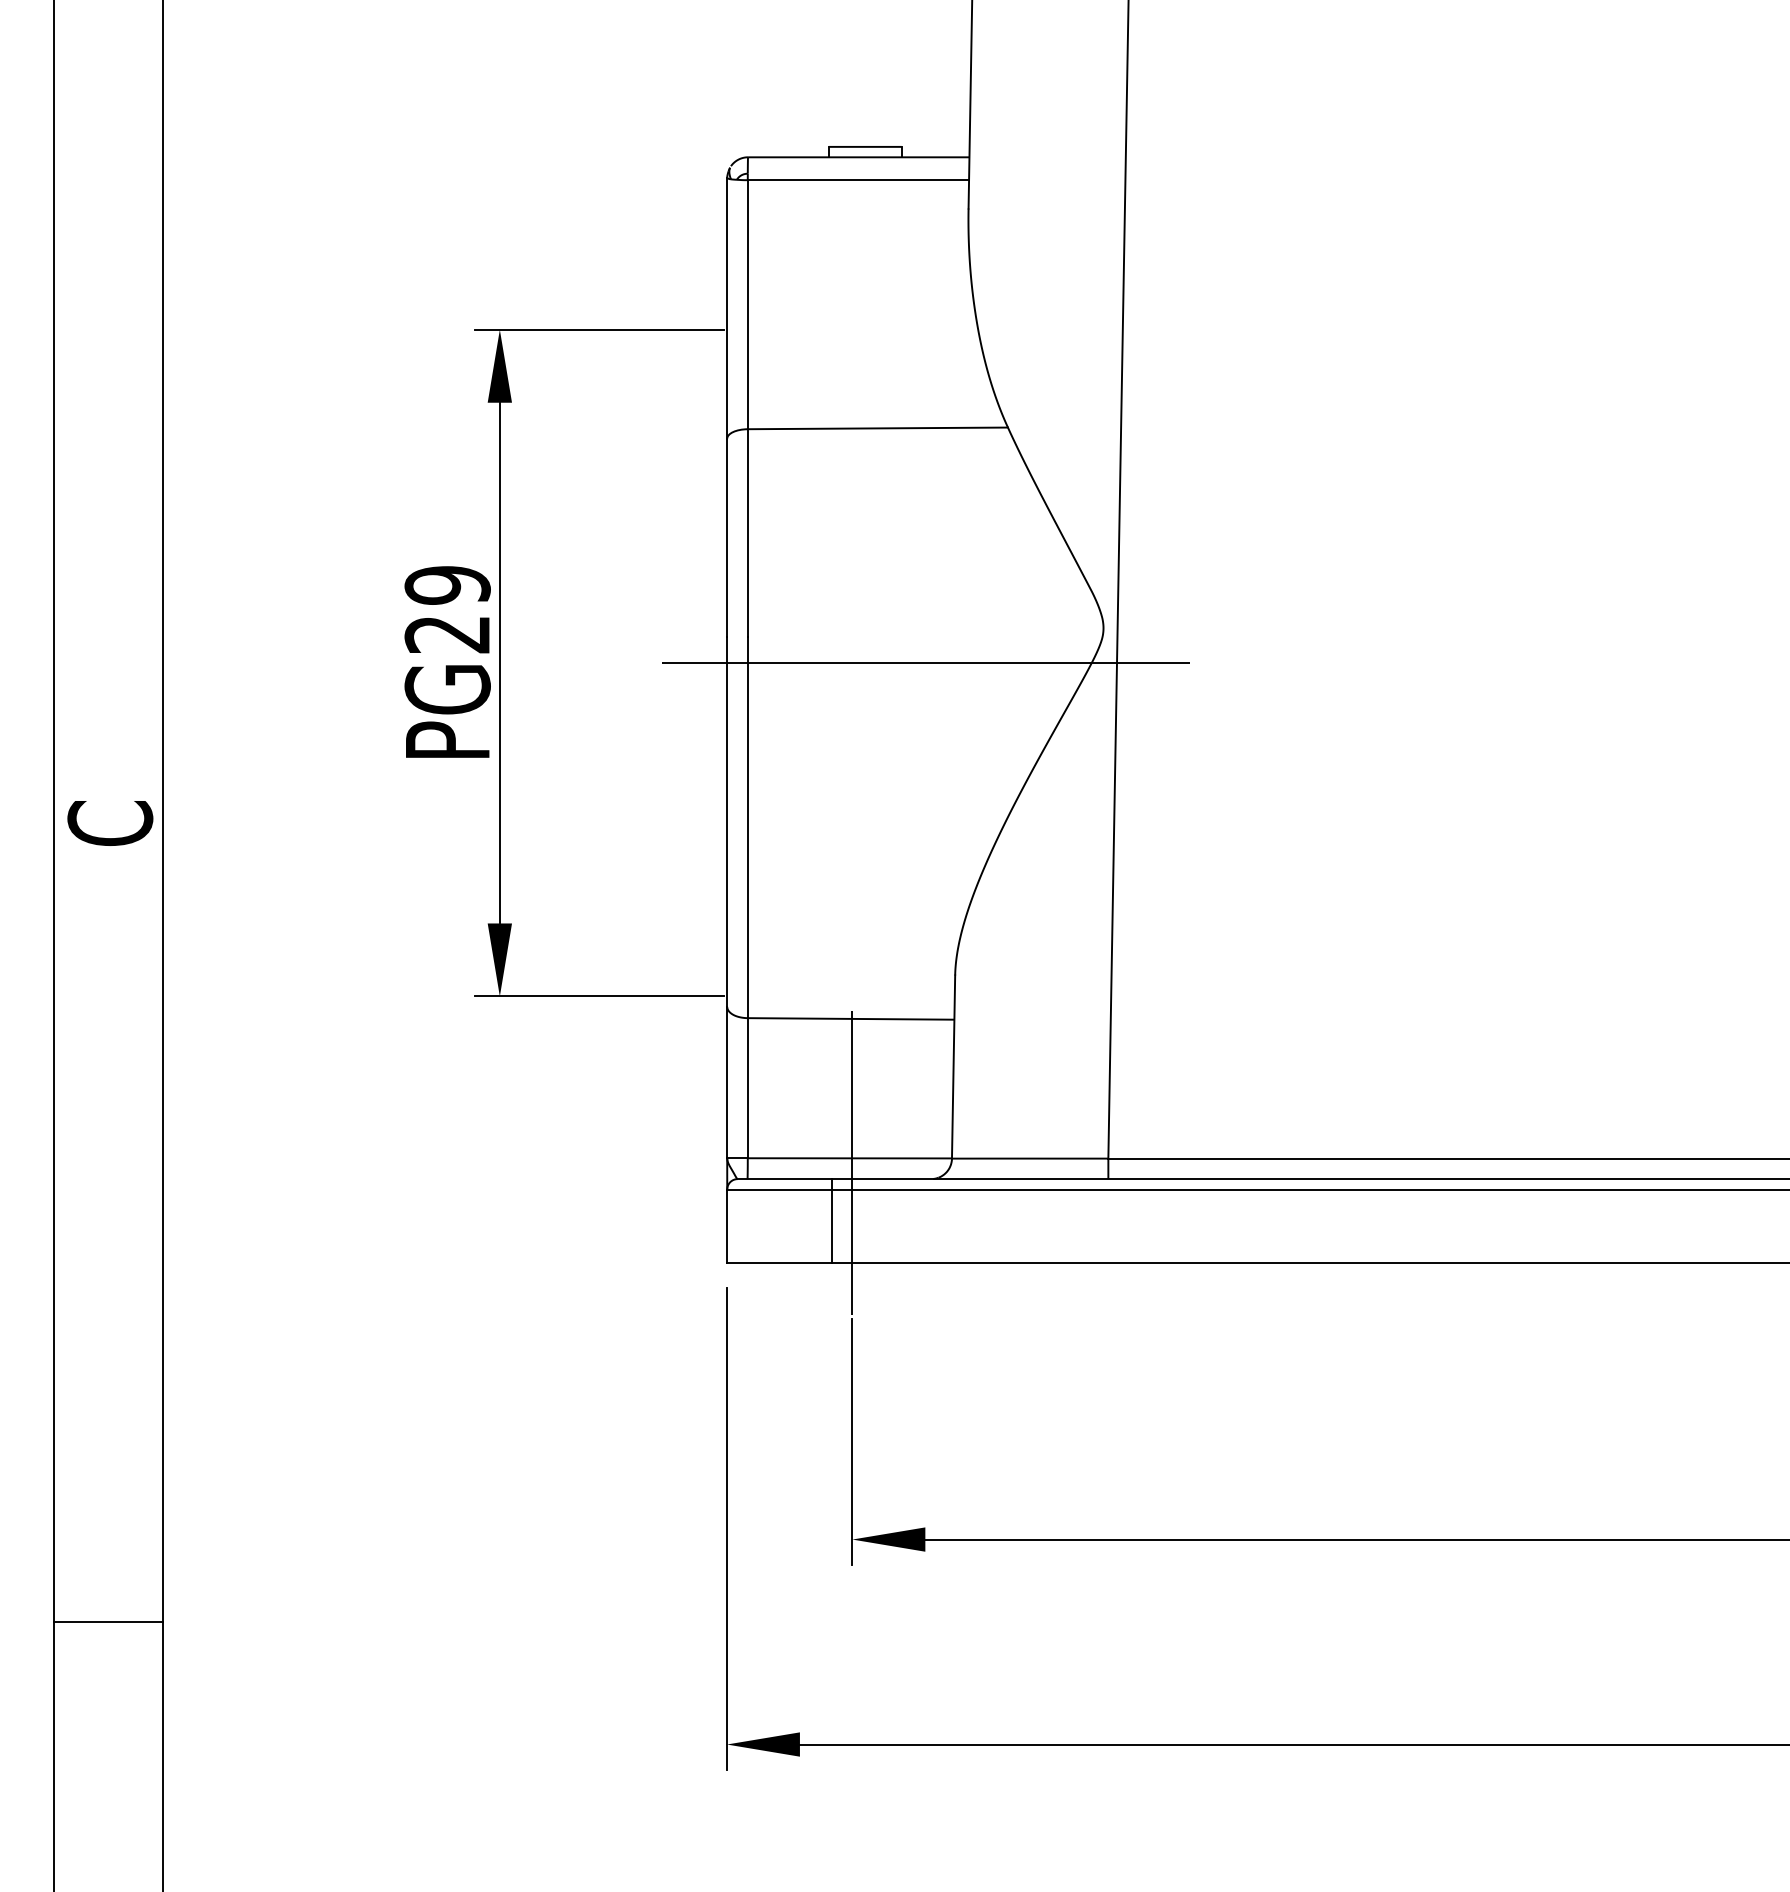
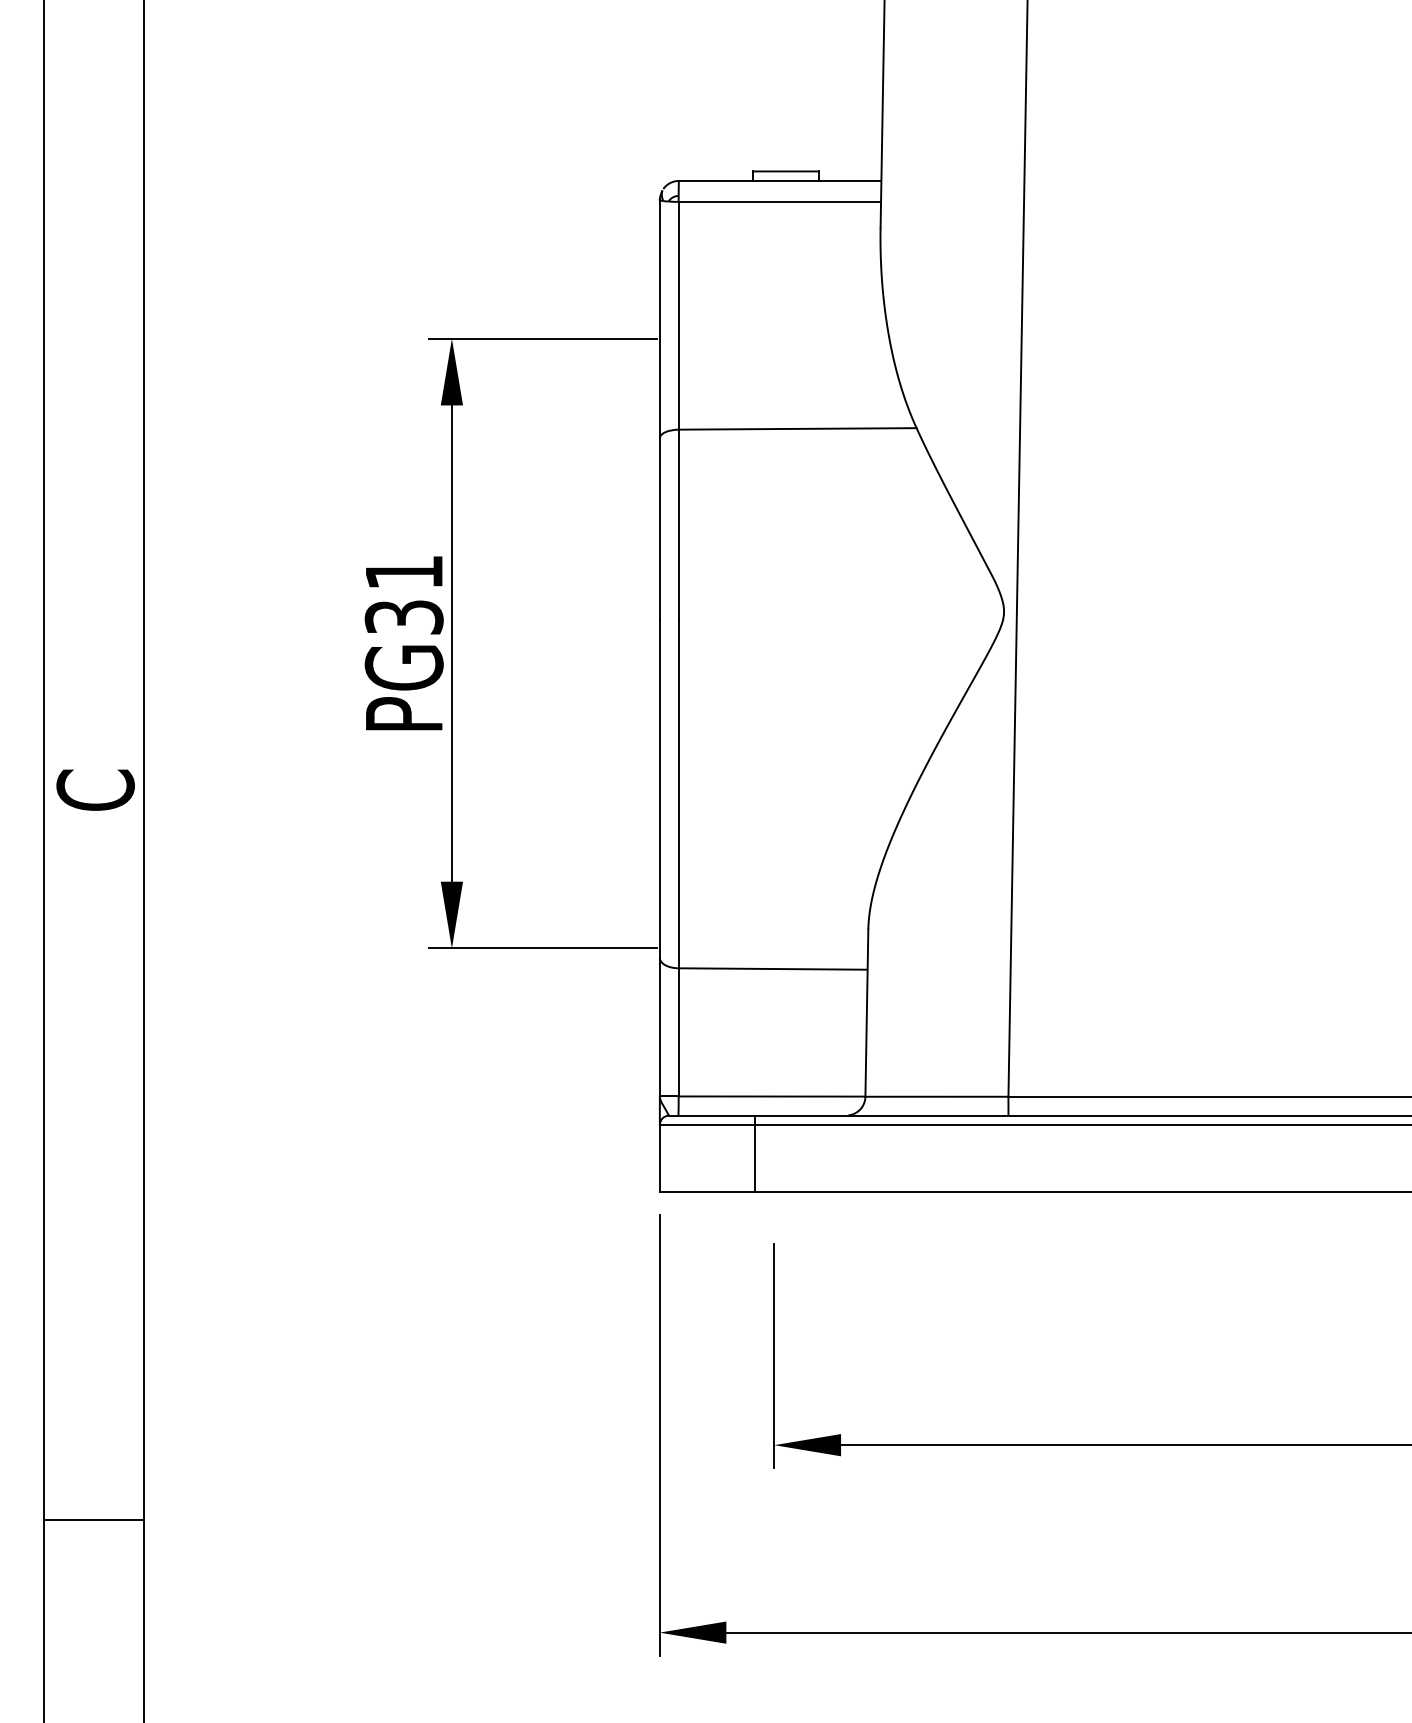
text: (447, 609) -> (404, 594), PG29 -> PG31
line: (925, 663) -> (841, 643), removed
line: (852, 1163) -> (774, 1101), removed

